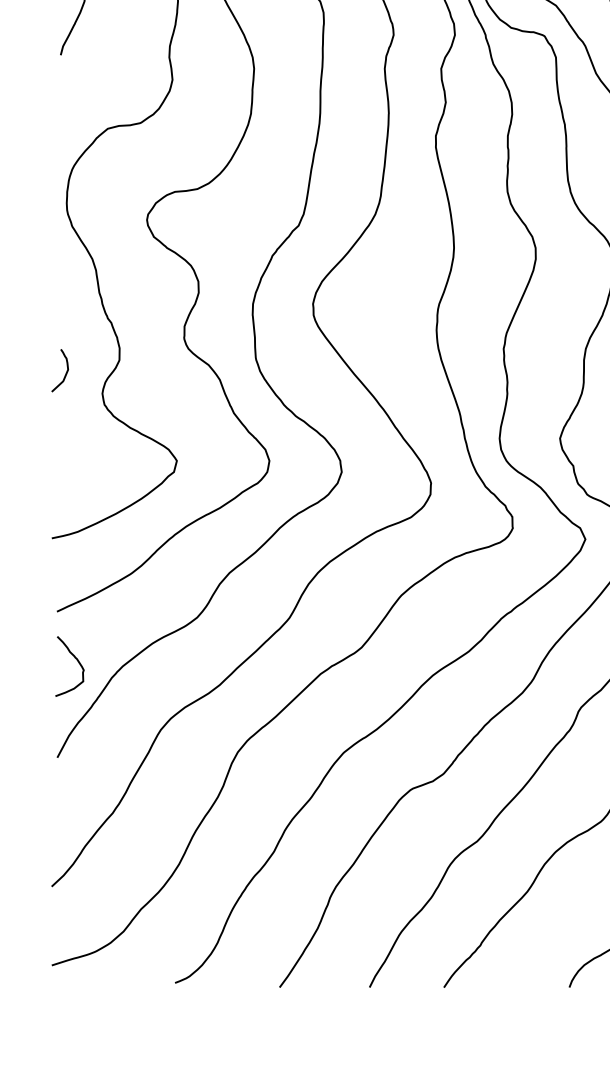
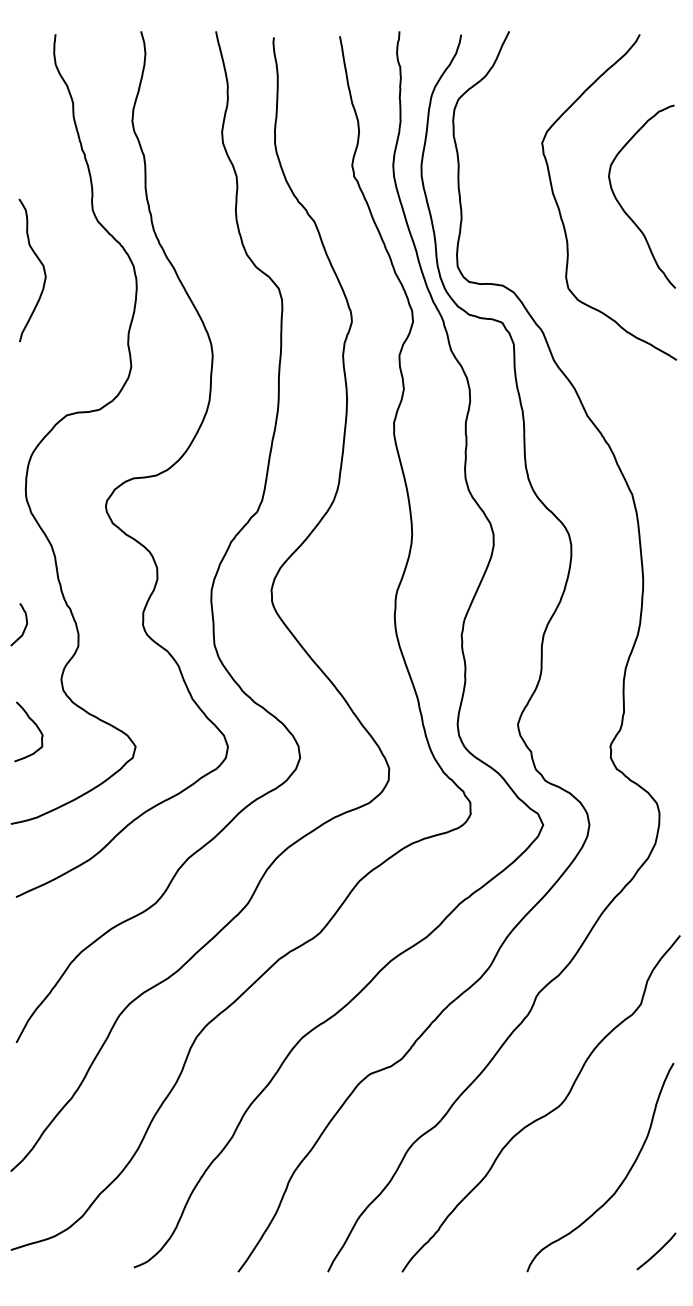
curve: (65, 373) -> (24, 627), moved
curve: (77, 662) -> (36, 727), moved

